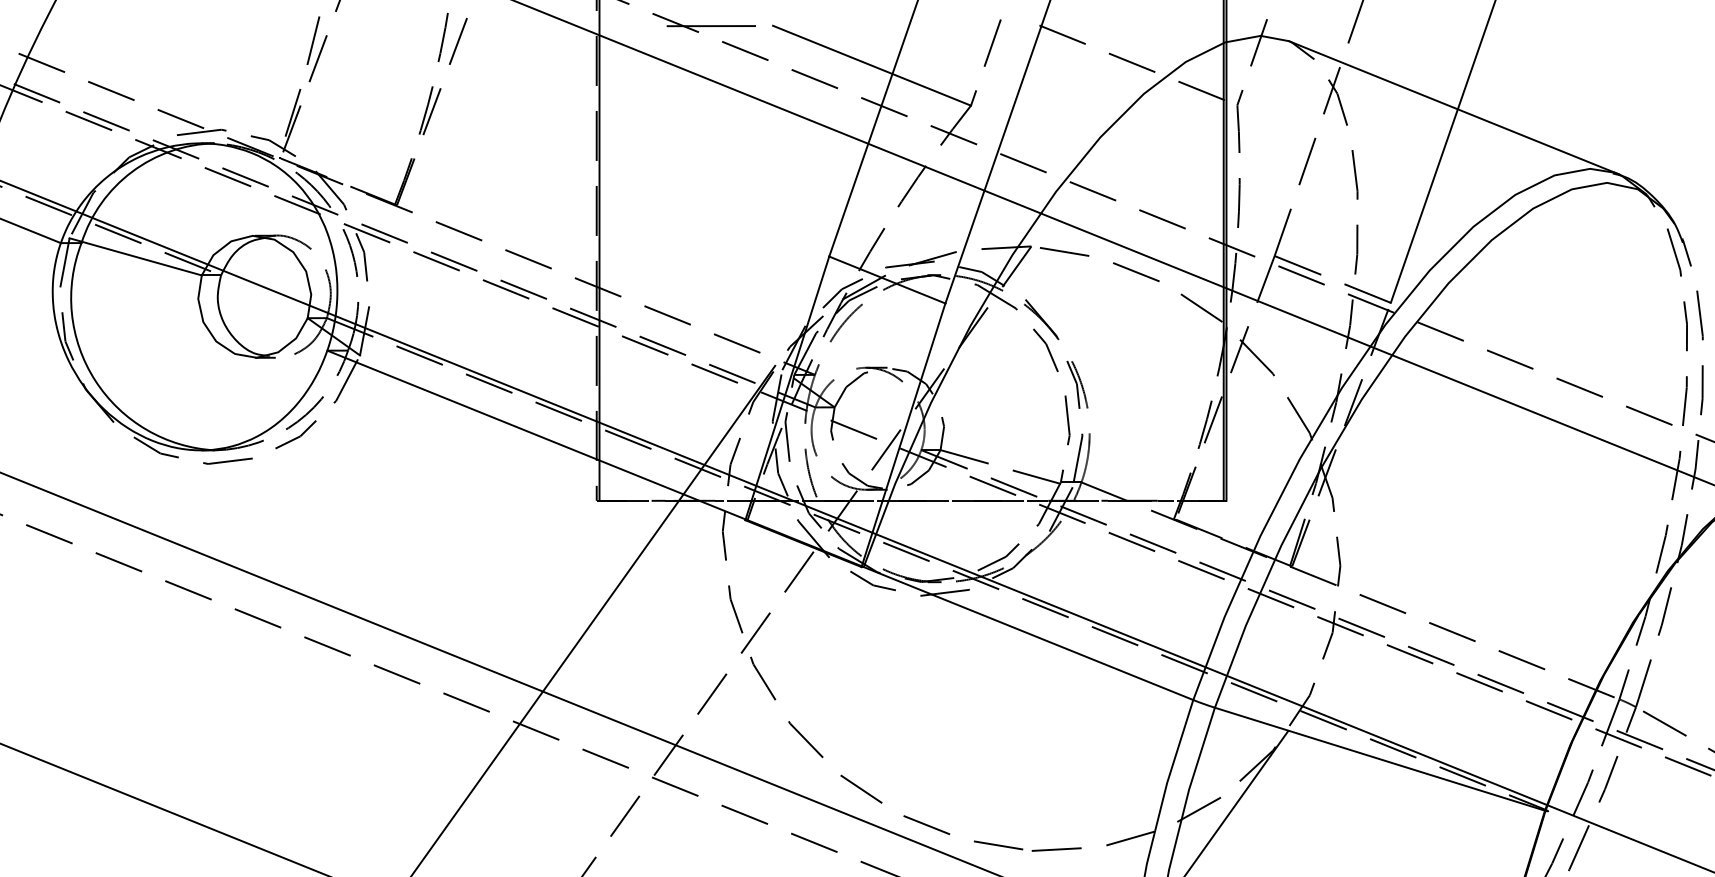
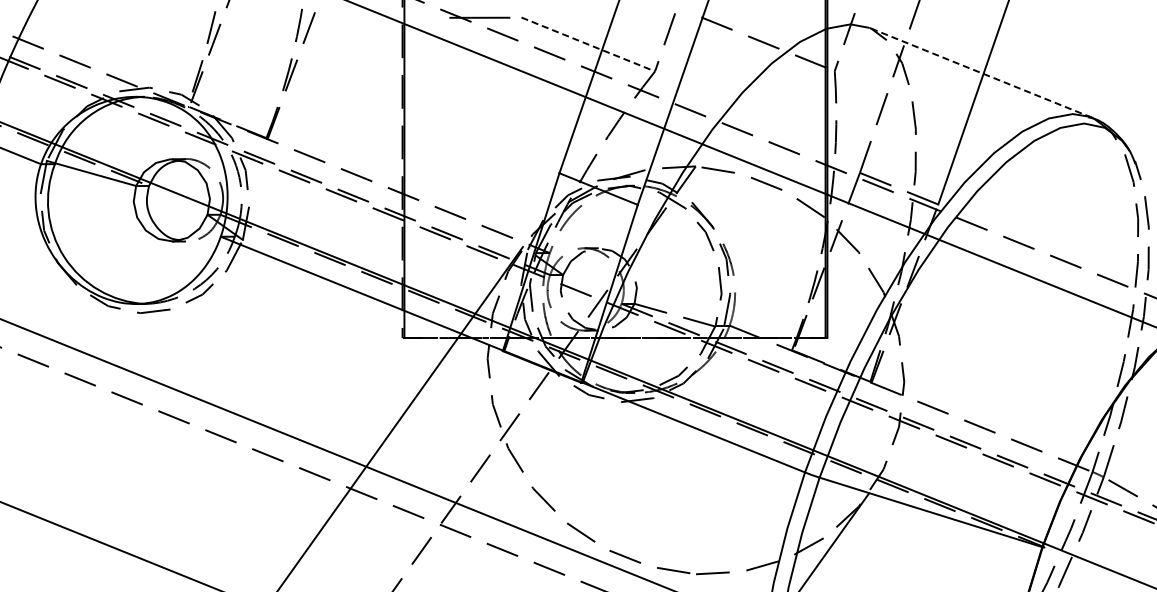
line: (872, 65) -> (588, 44), solid -> dashed
line: (1453, 107) -> (980, 72), solid -> dashed

